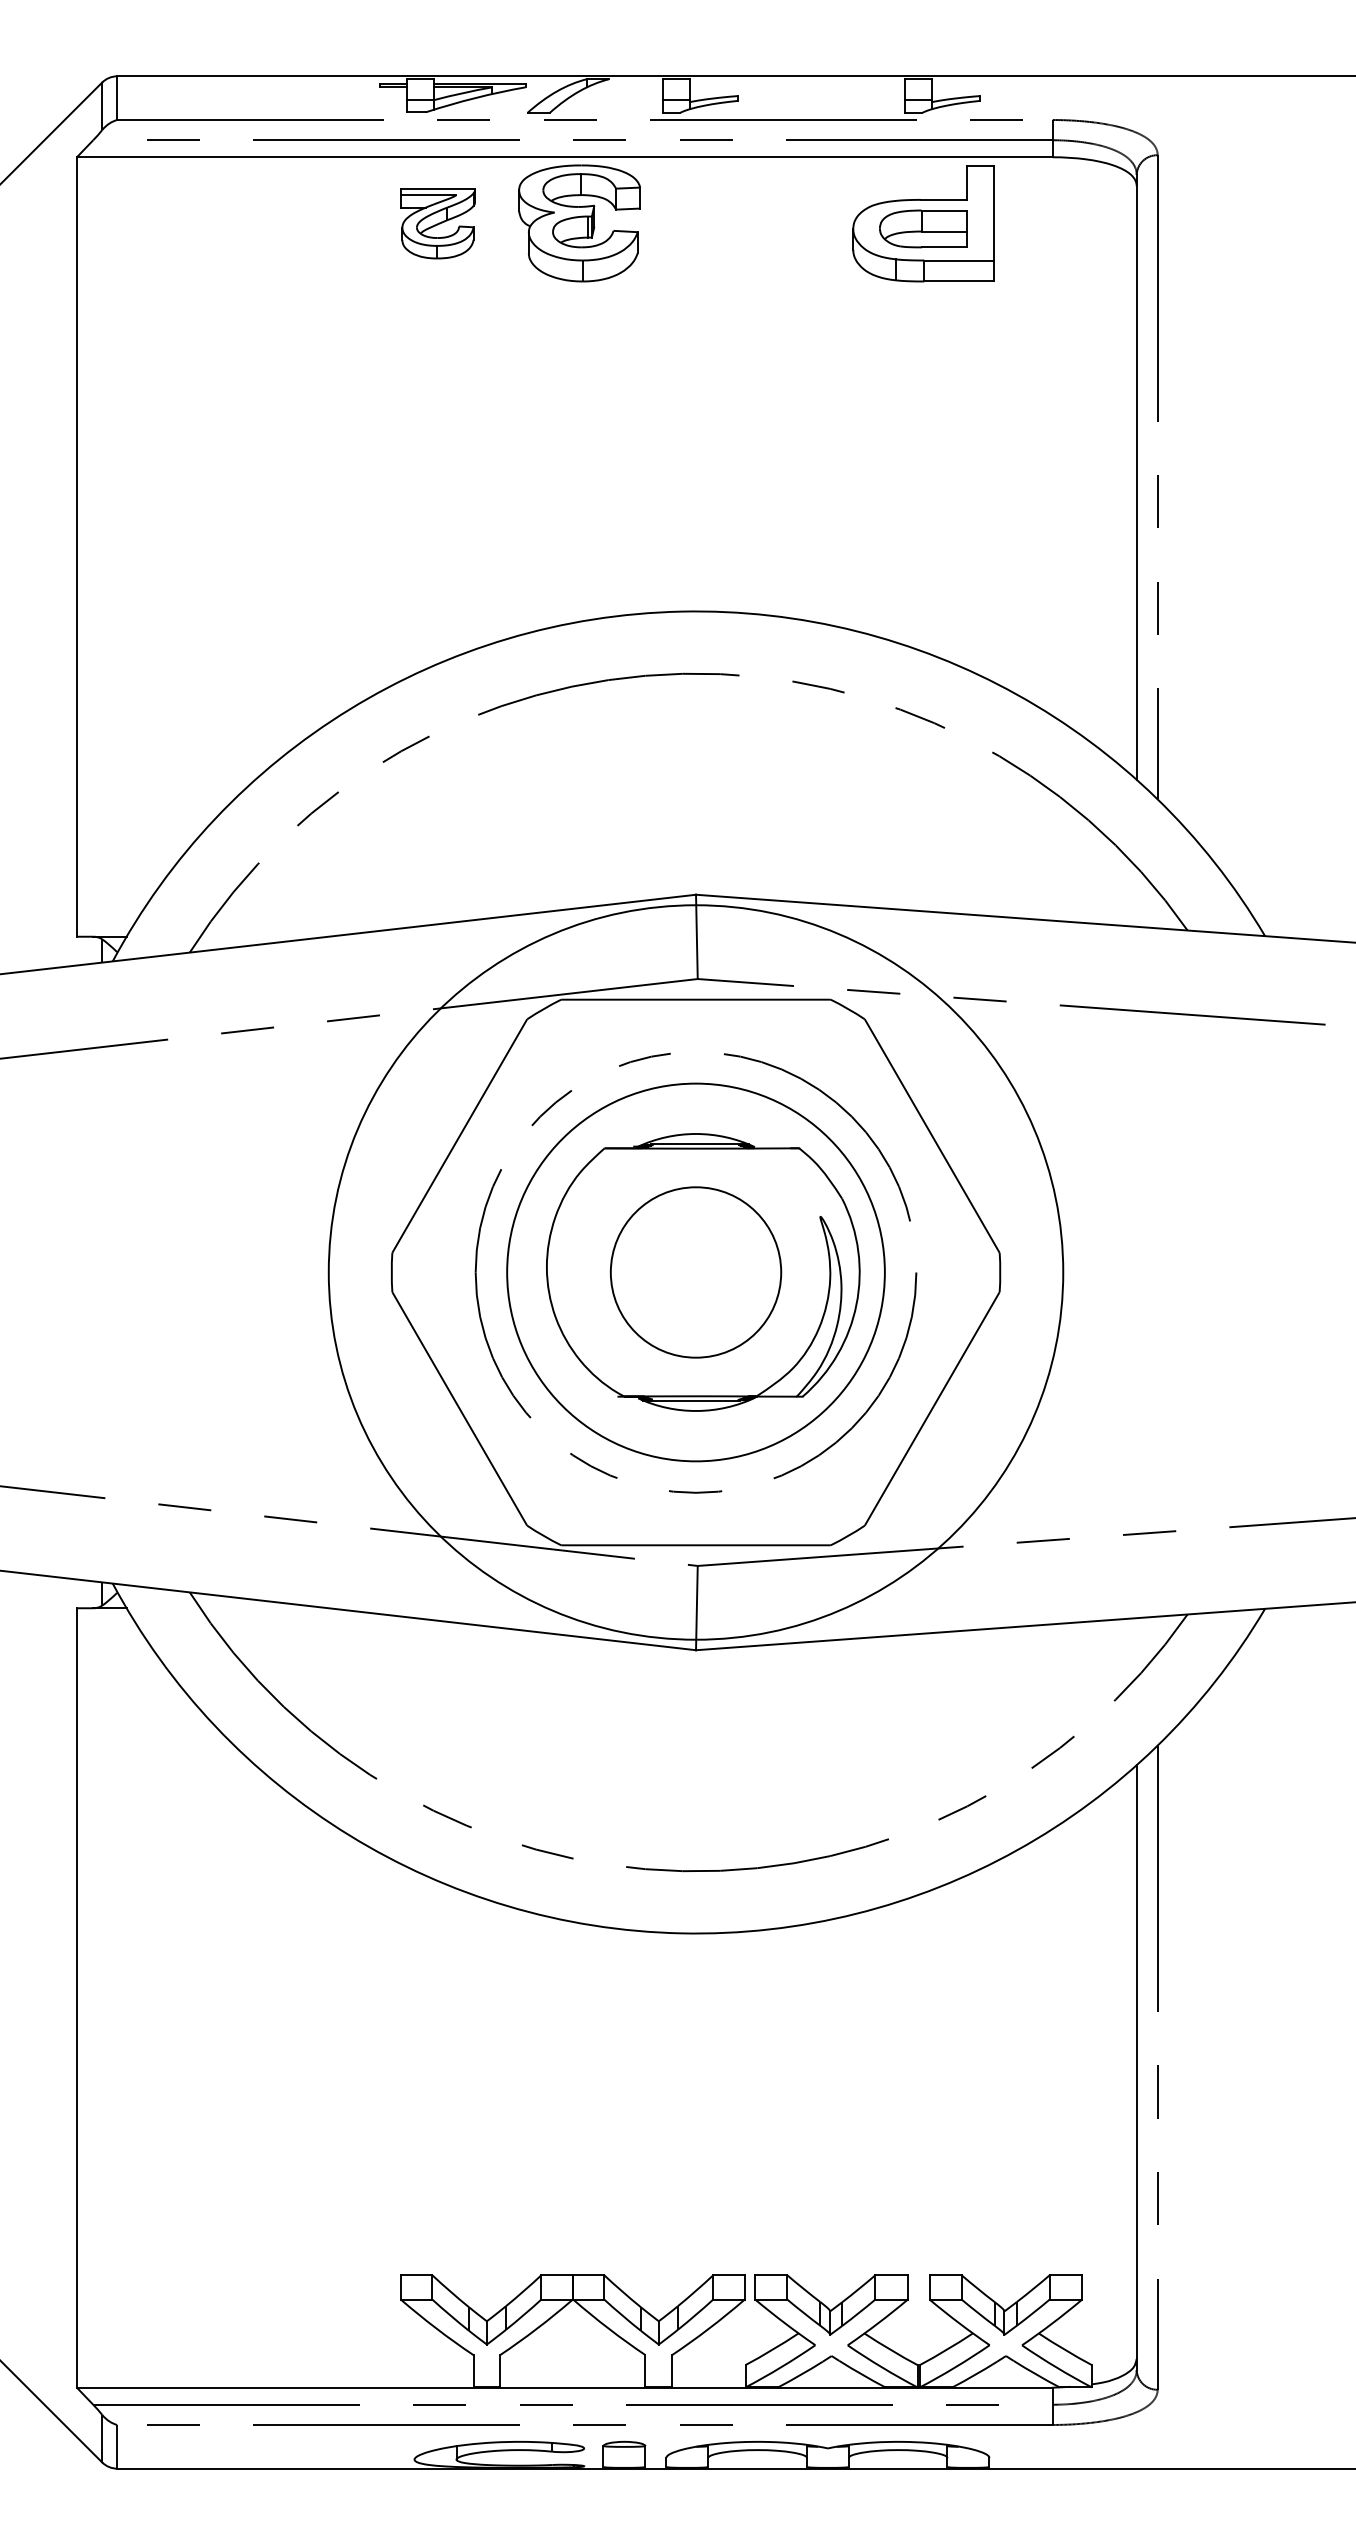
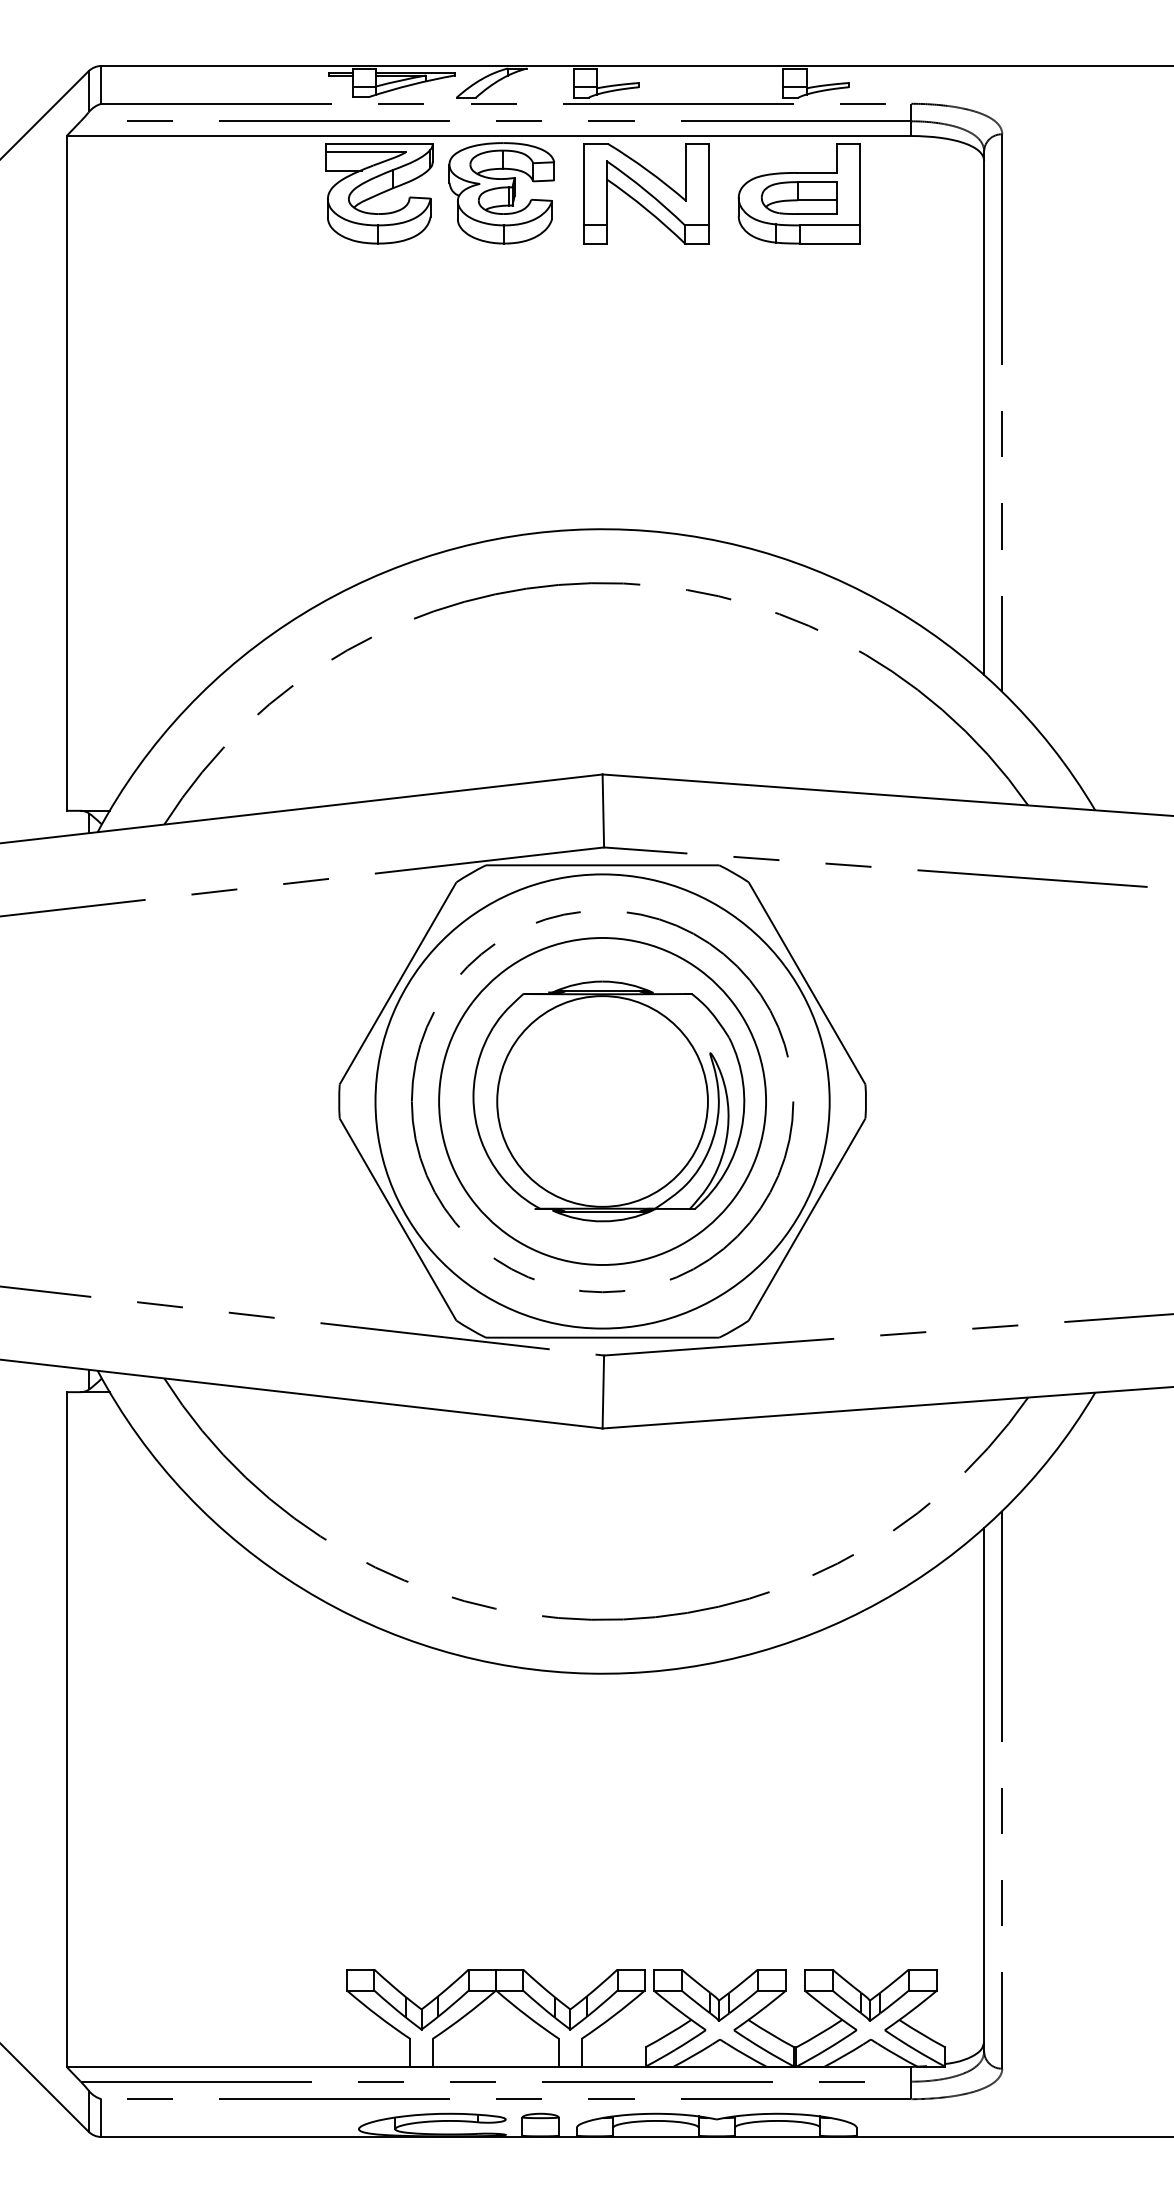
part: (437, 223) -> (378, 193), size x1.67
part: (746, 223) -> (646, 193), added
circle: (695, 1272) -> (602, 1101), size x0.71
circle: (695, 1272) -> (602, 1101), size x1.43

